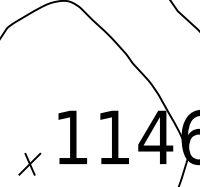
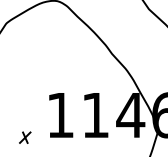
part: (29, 163) -> (24, 137), size x0.6

